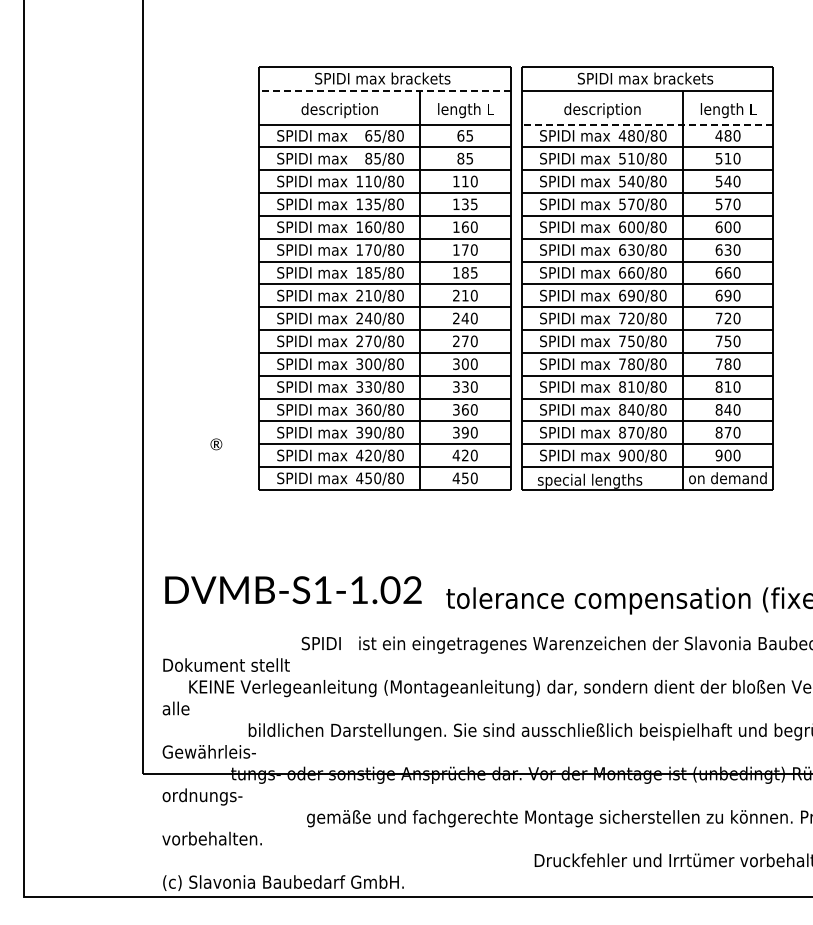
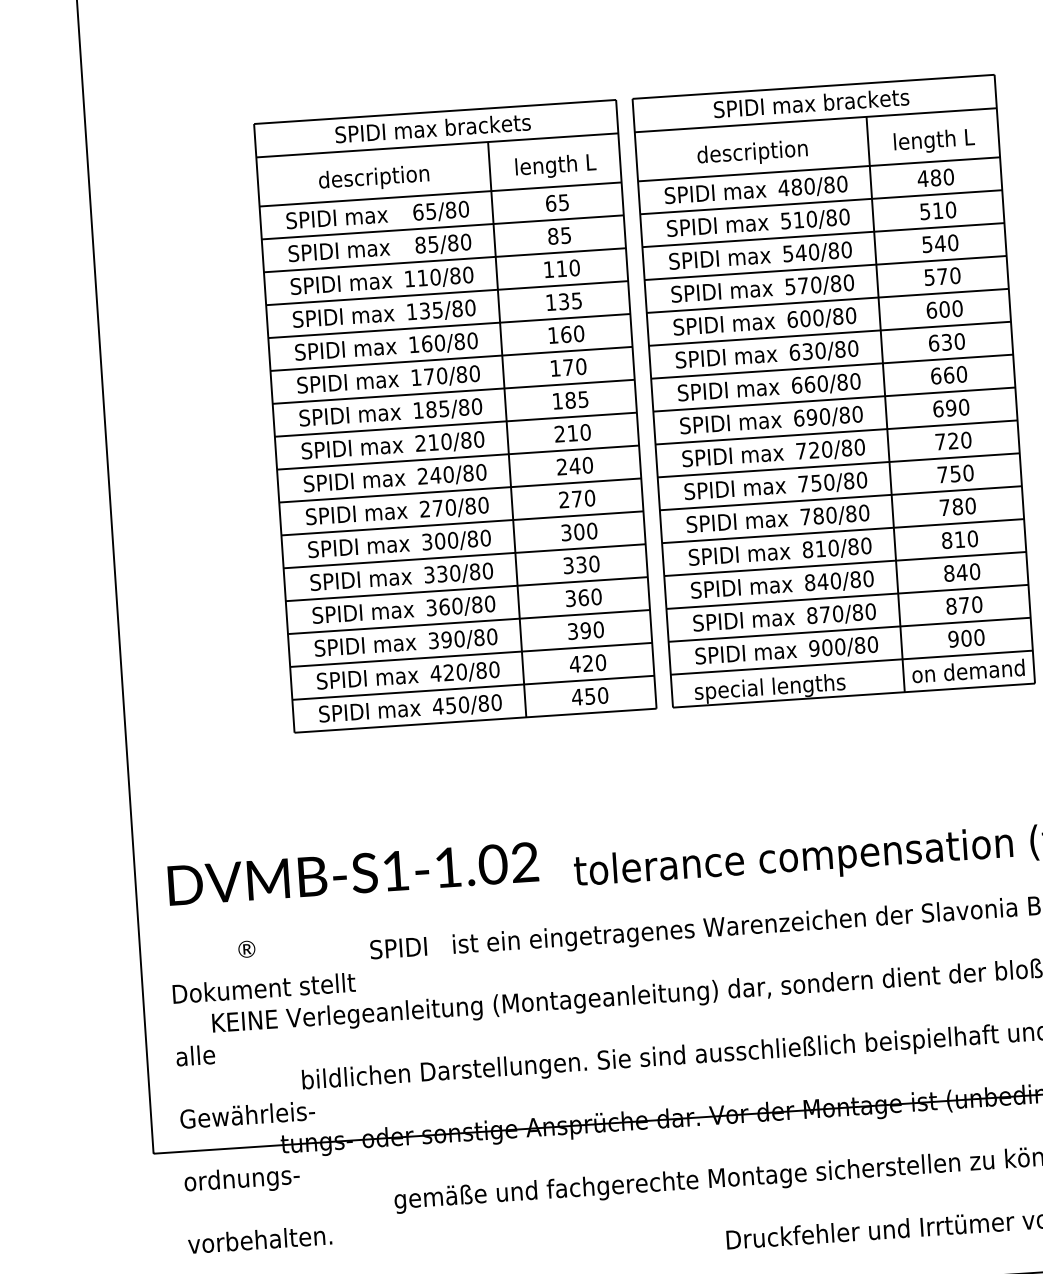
line: (384, 90) -> (436, 145), dashed -> solid
line: (647, 124) -> (818, 169), dashed -> solid
text: (216, 444) -> (247, 949), moved

